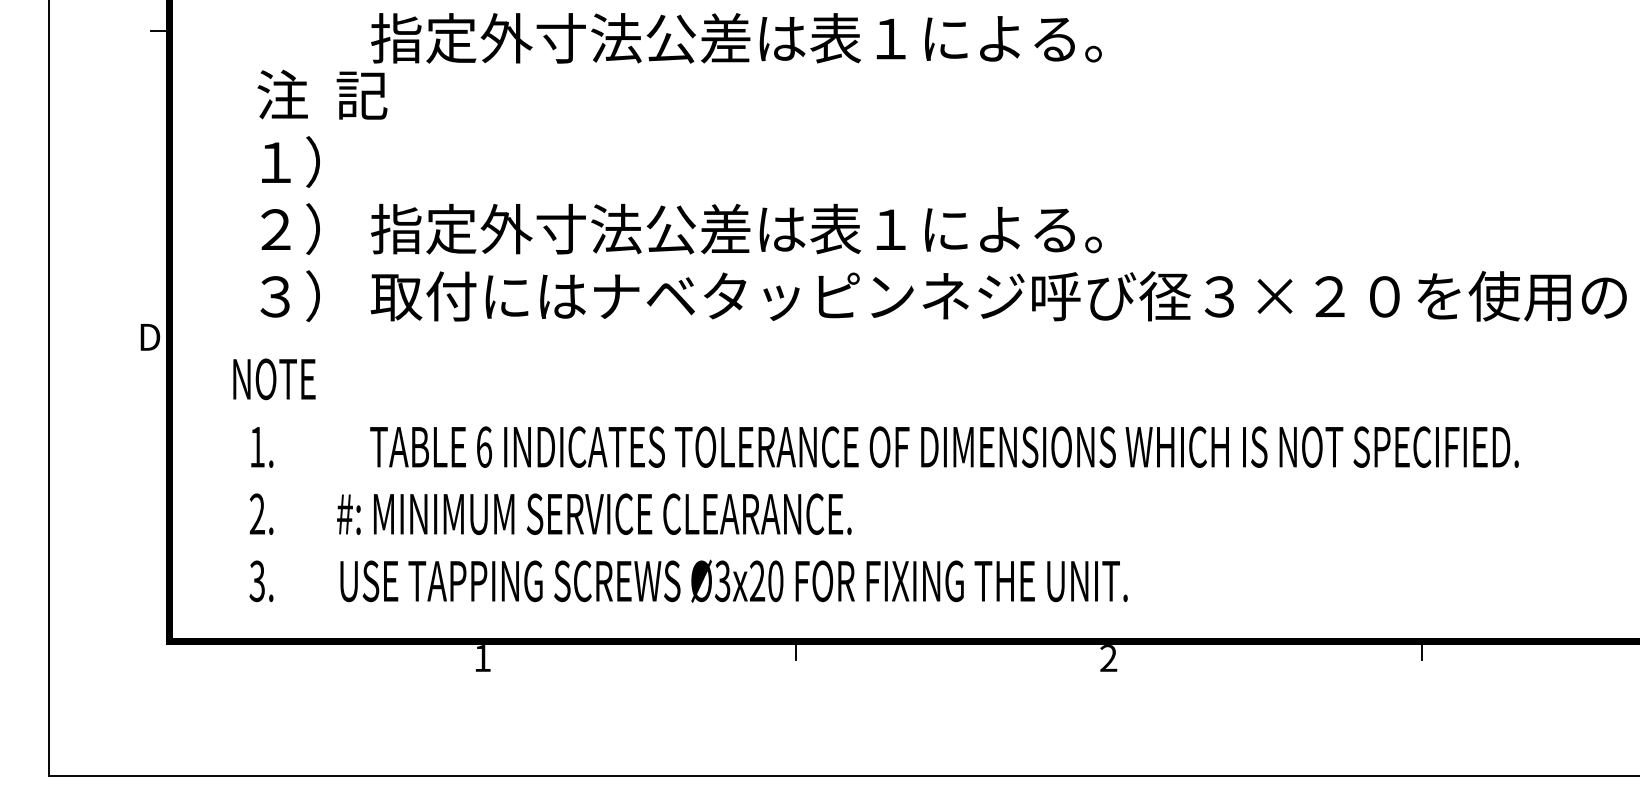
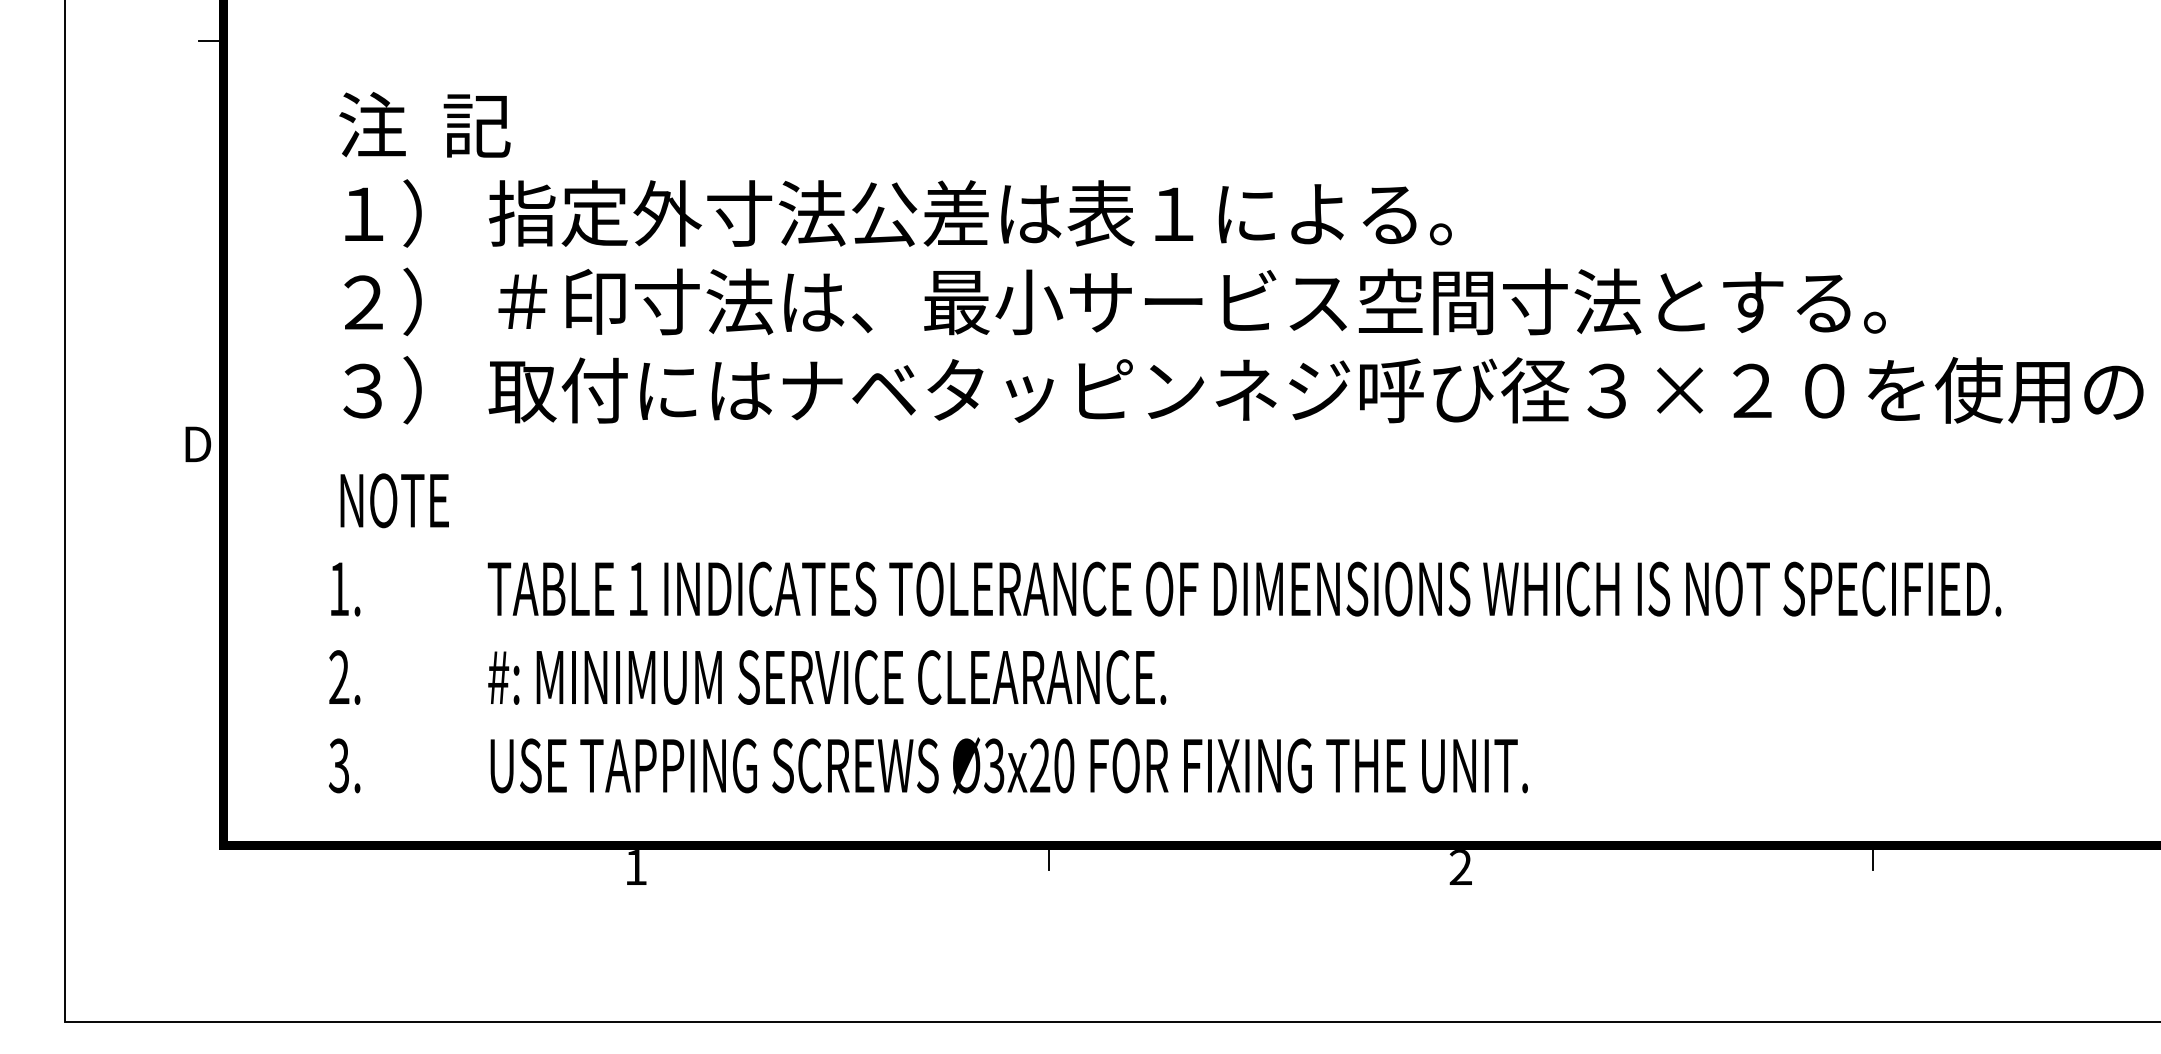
text: (736, 38) -> (970, 213), moved
text: (900, 228) -> (1186, 301), 指定外寸法公差は表１による。 -> ＃印寸法は、最小サービス空間寸法とする。
text: (274, 379) -> (394, 500), moved
text: (484, 446) -> (638, 588), 6 -> 1
text: (594, 514) -> (827, 677), moved
text: (733, 581) -> (1008, 765), moved

